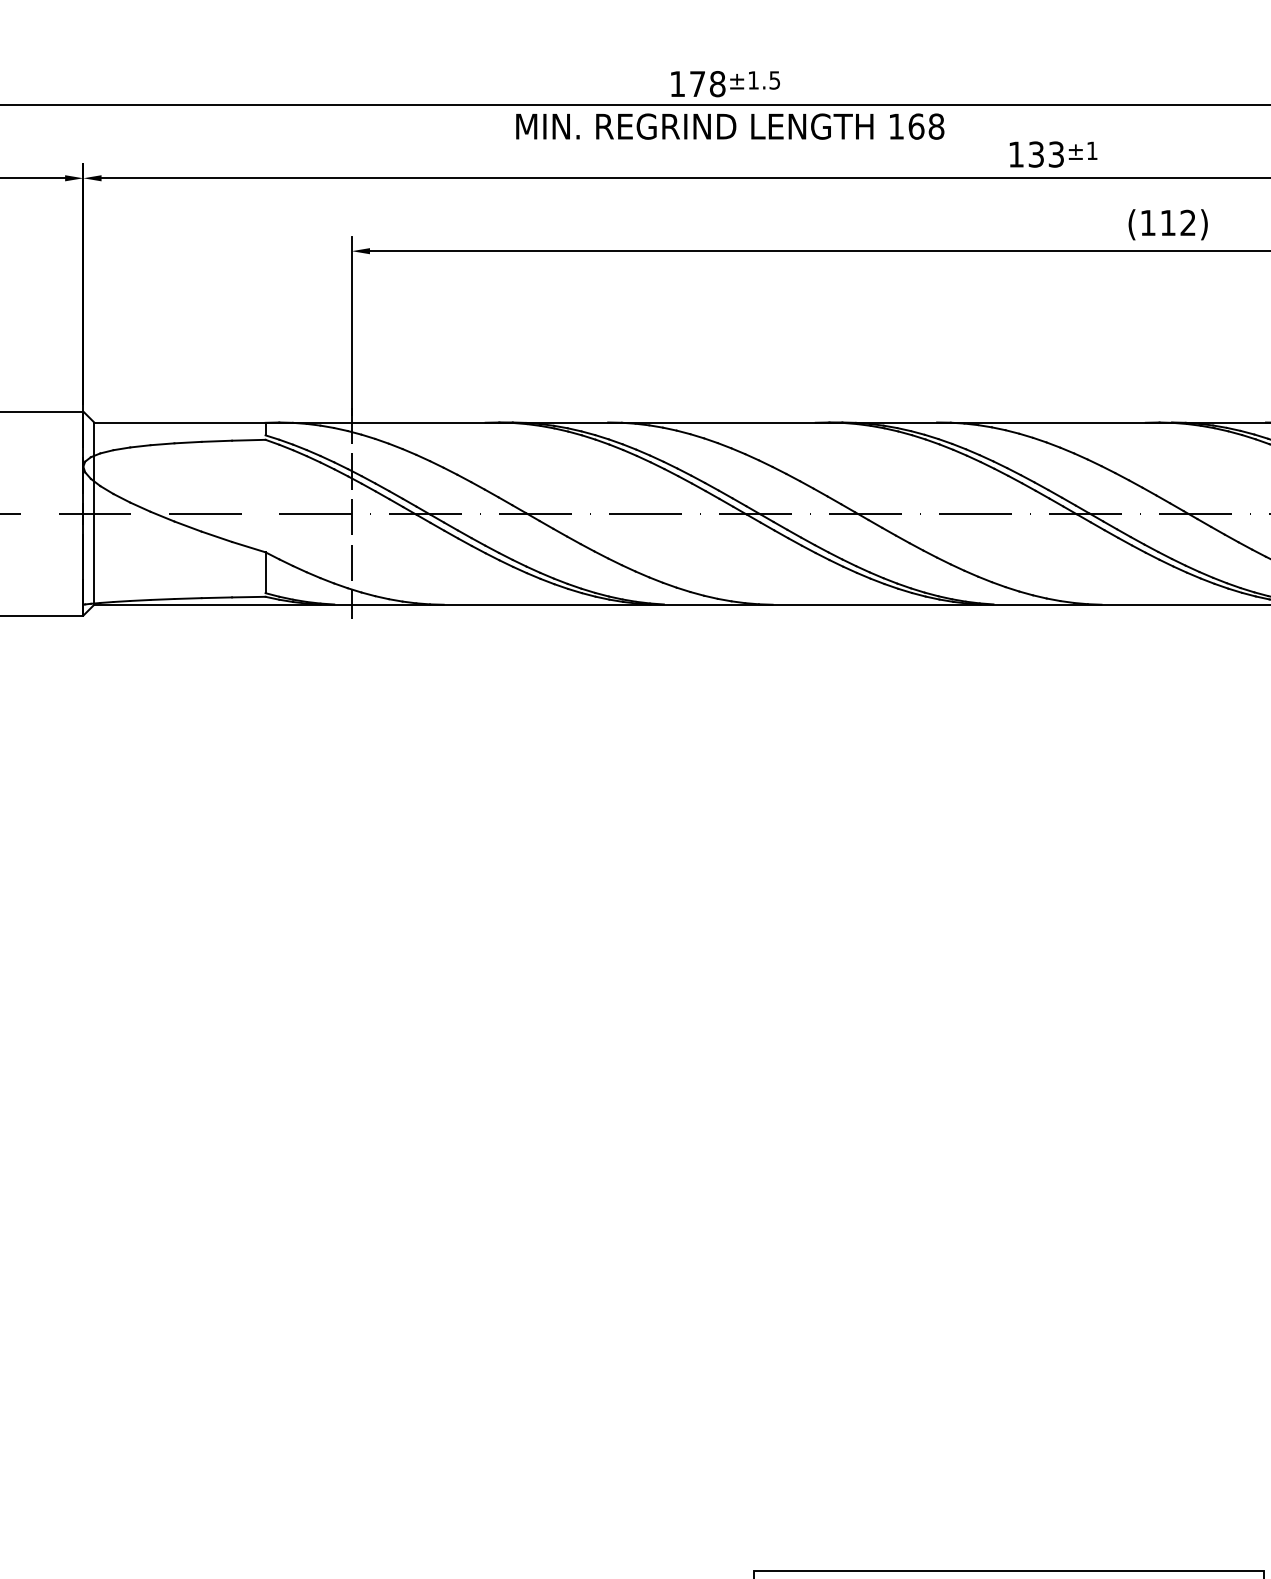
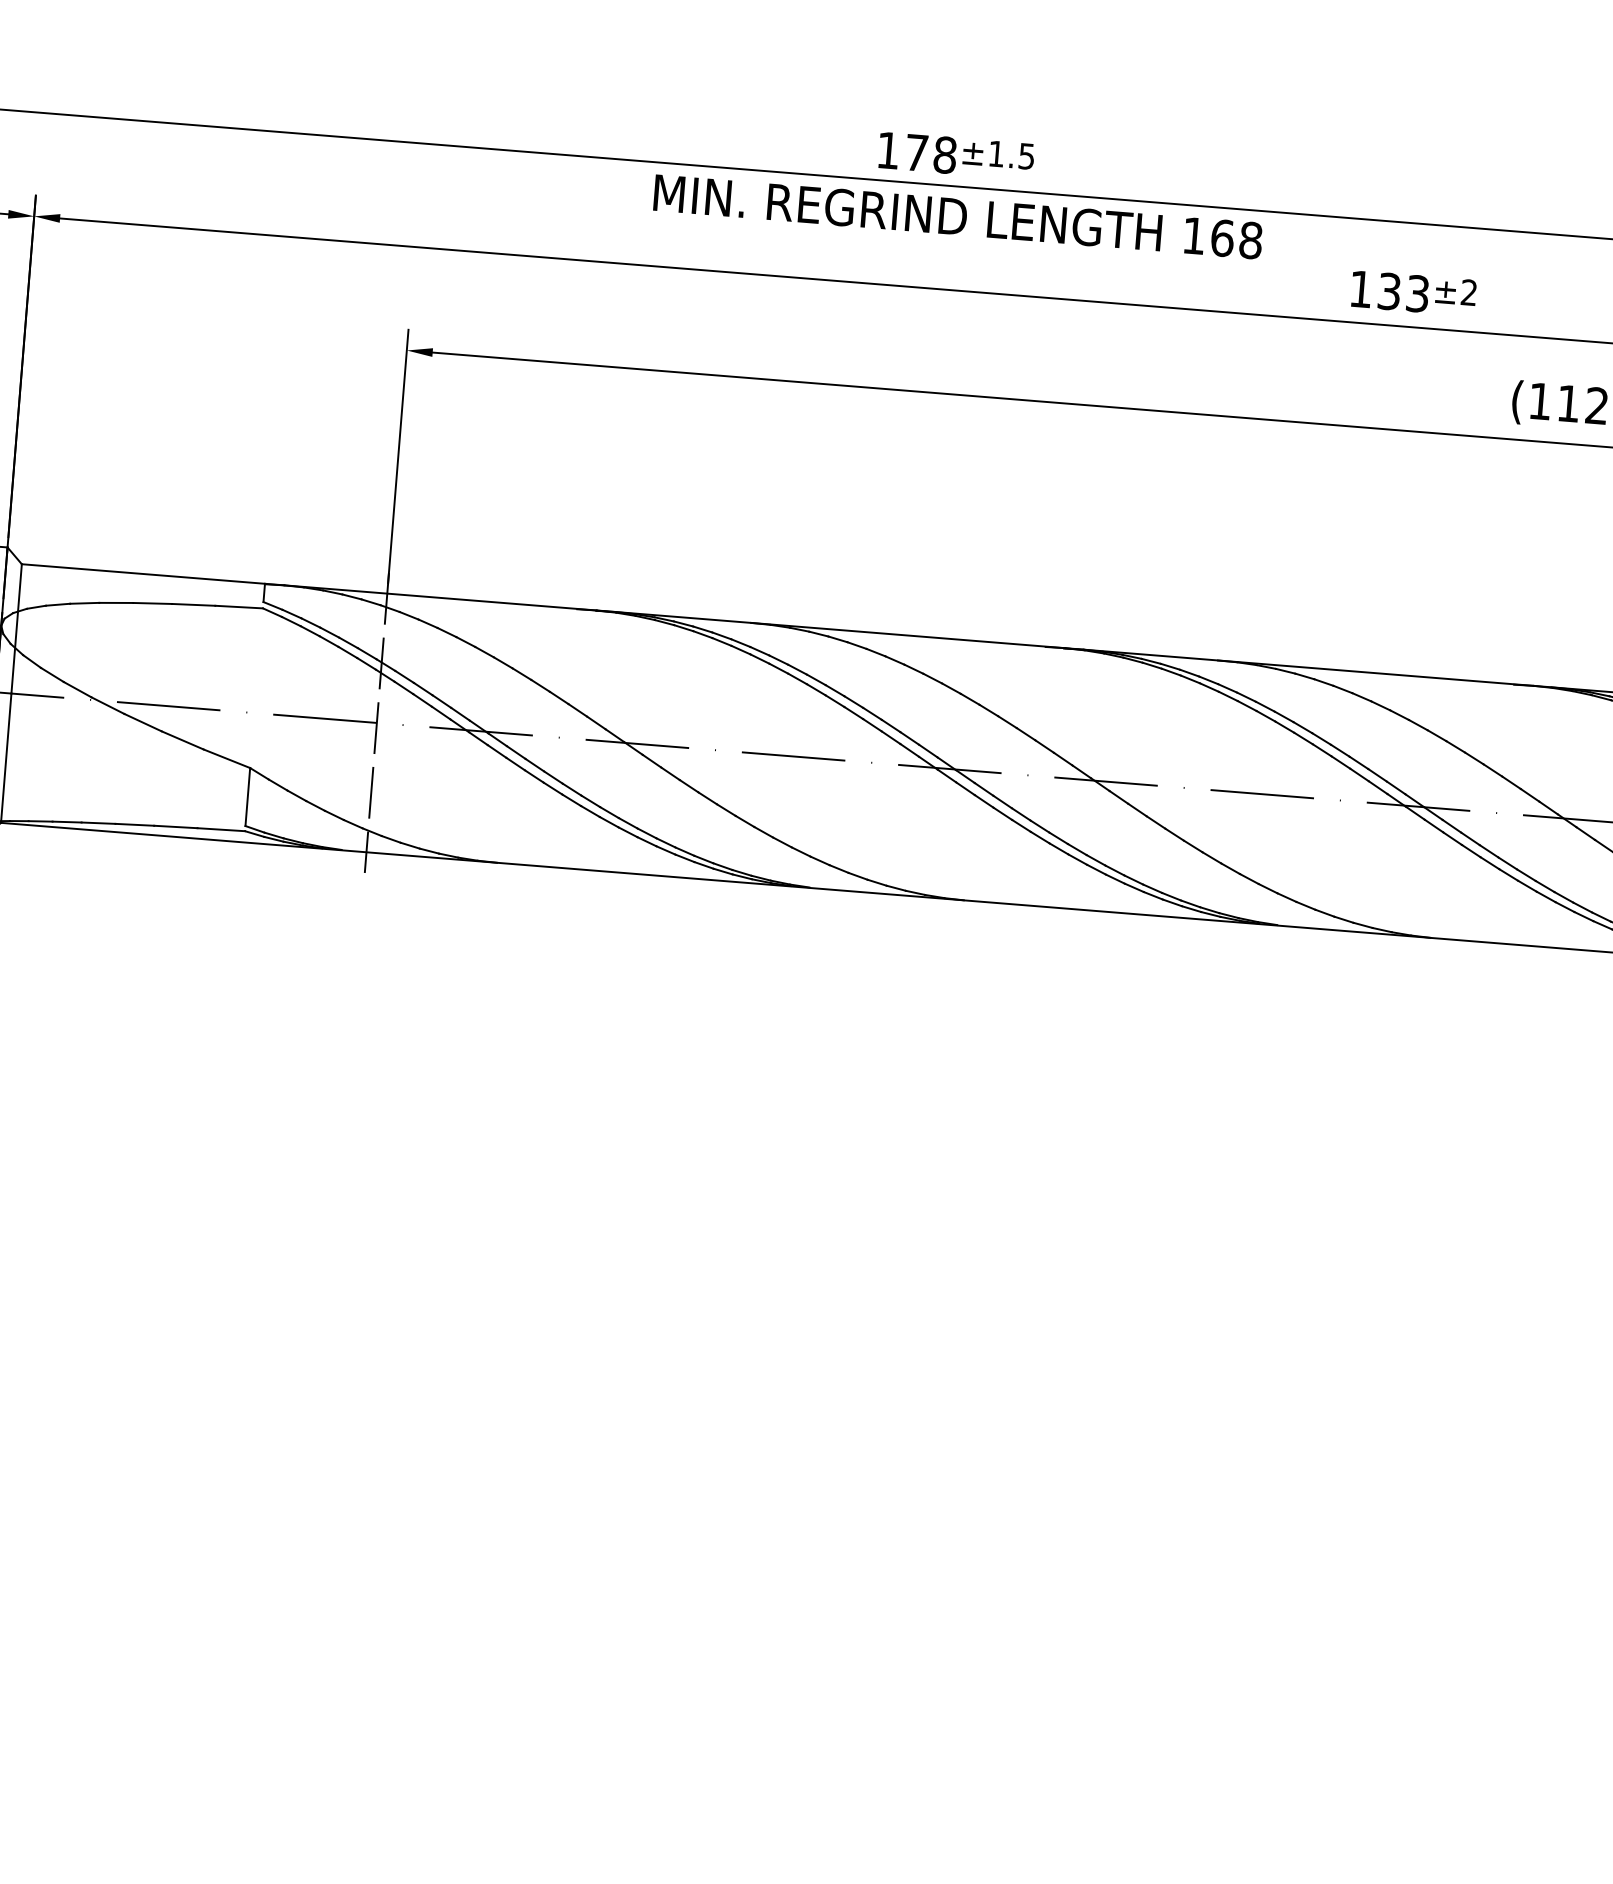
text: (1091, 150) -> (1468, 292), ±1 -> ±2

